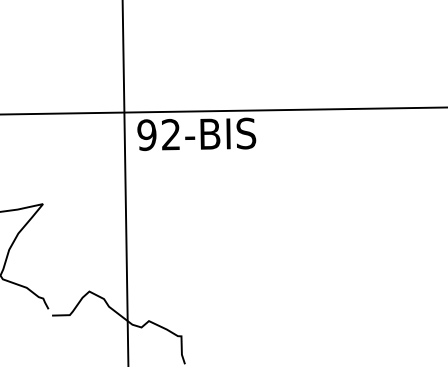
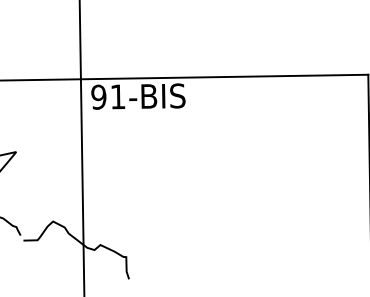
text: (170, 134) -> (117, 96), 92-BIS -> 91-BIS

